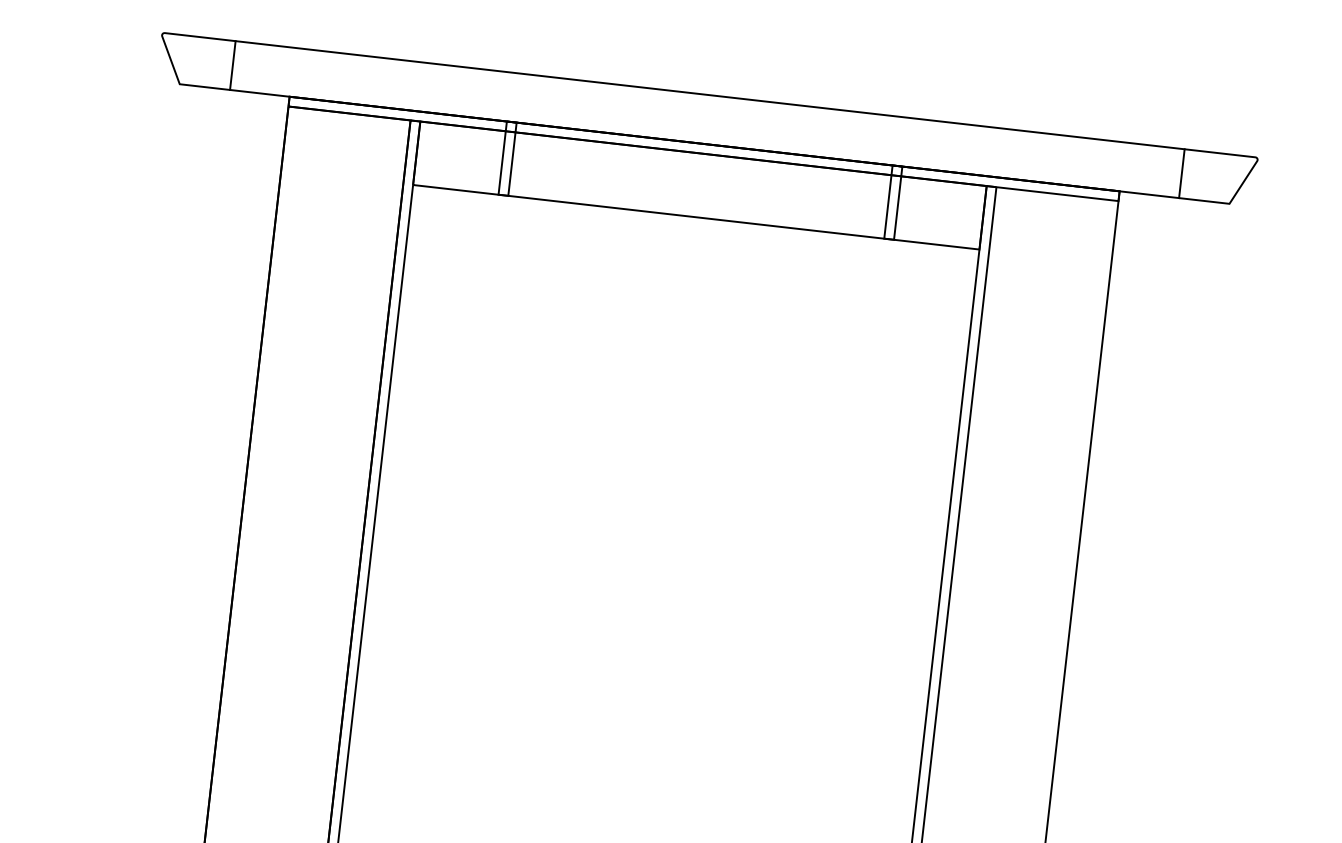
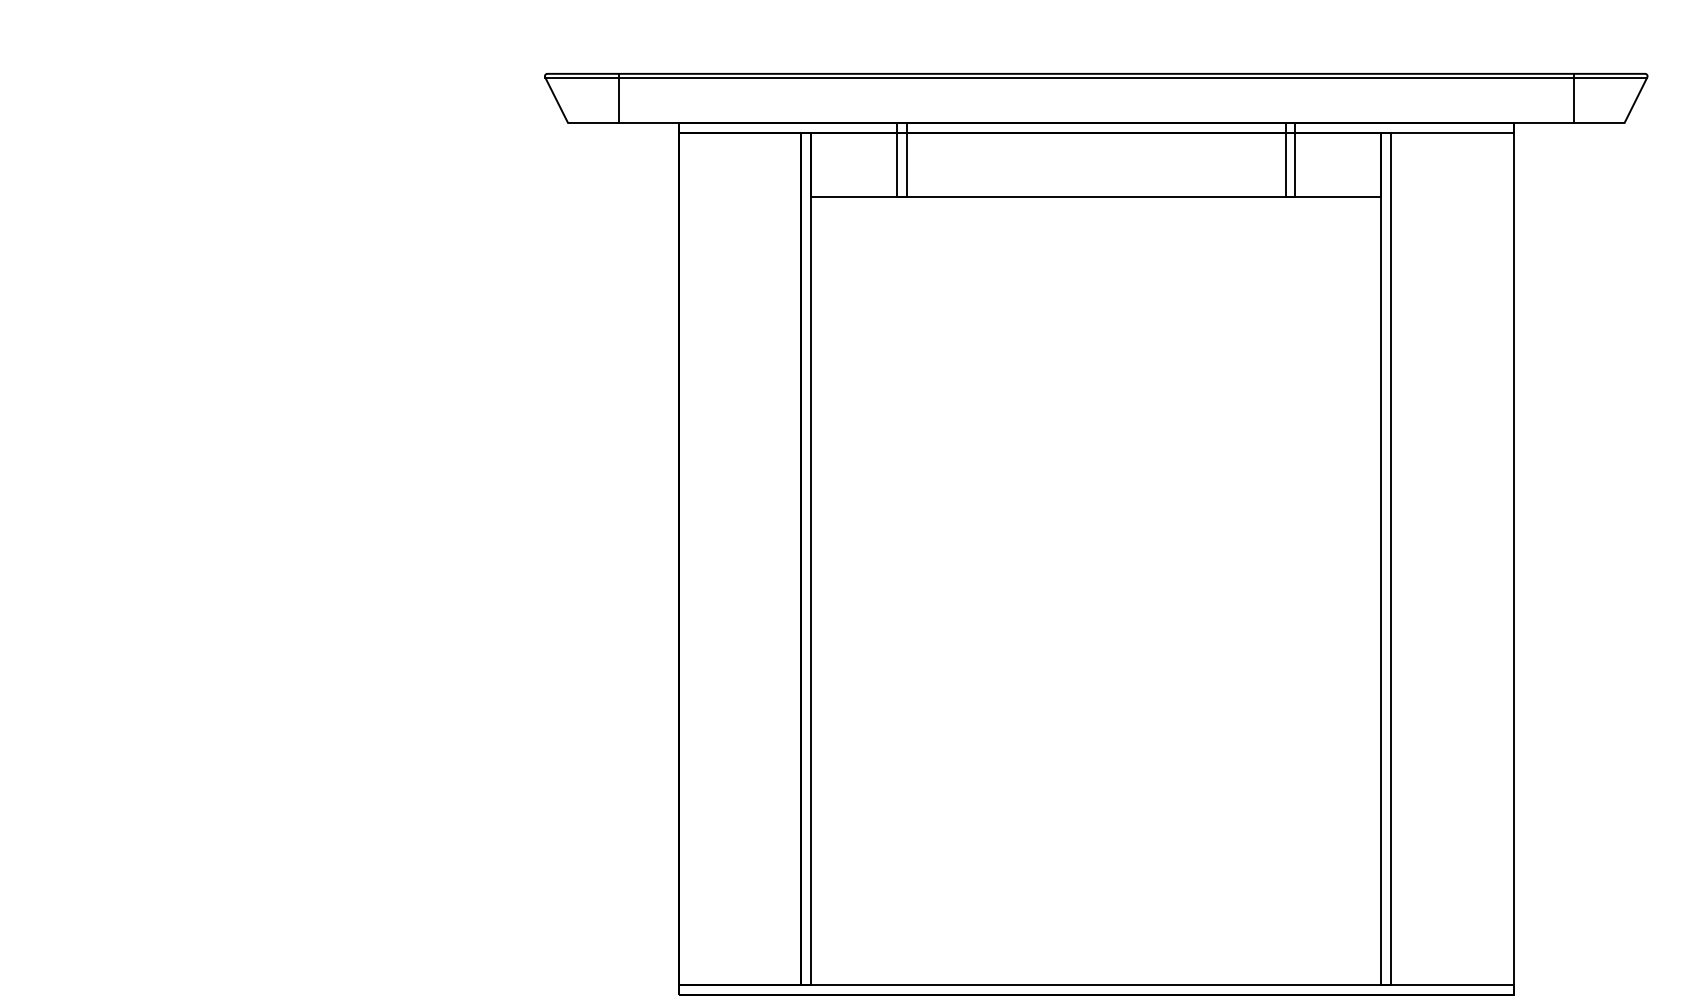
line: (709, 98) -> (1096, 77), added

